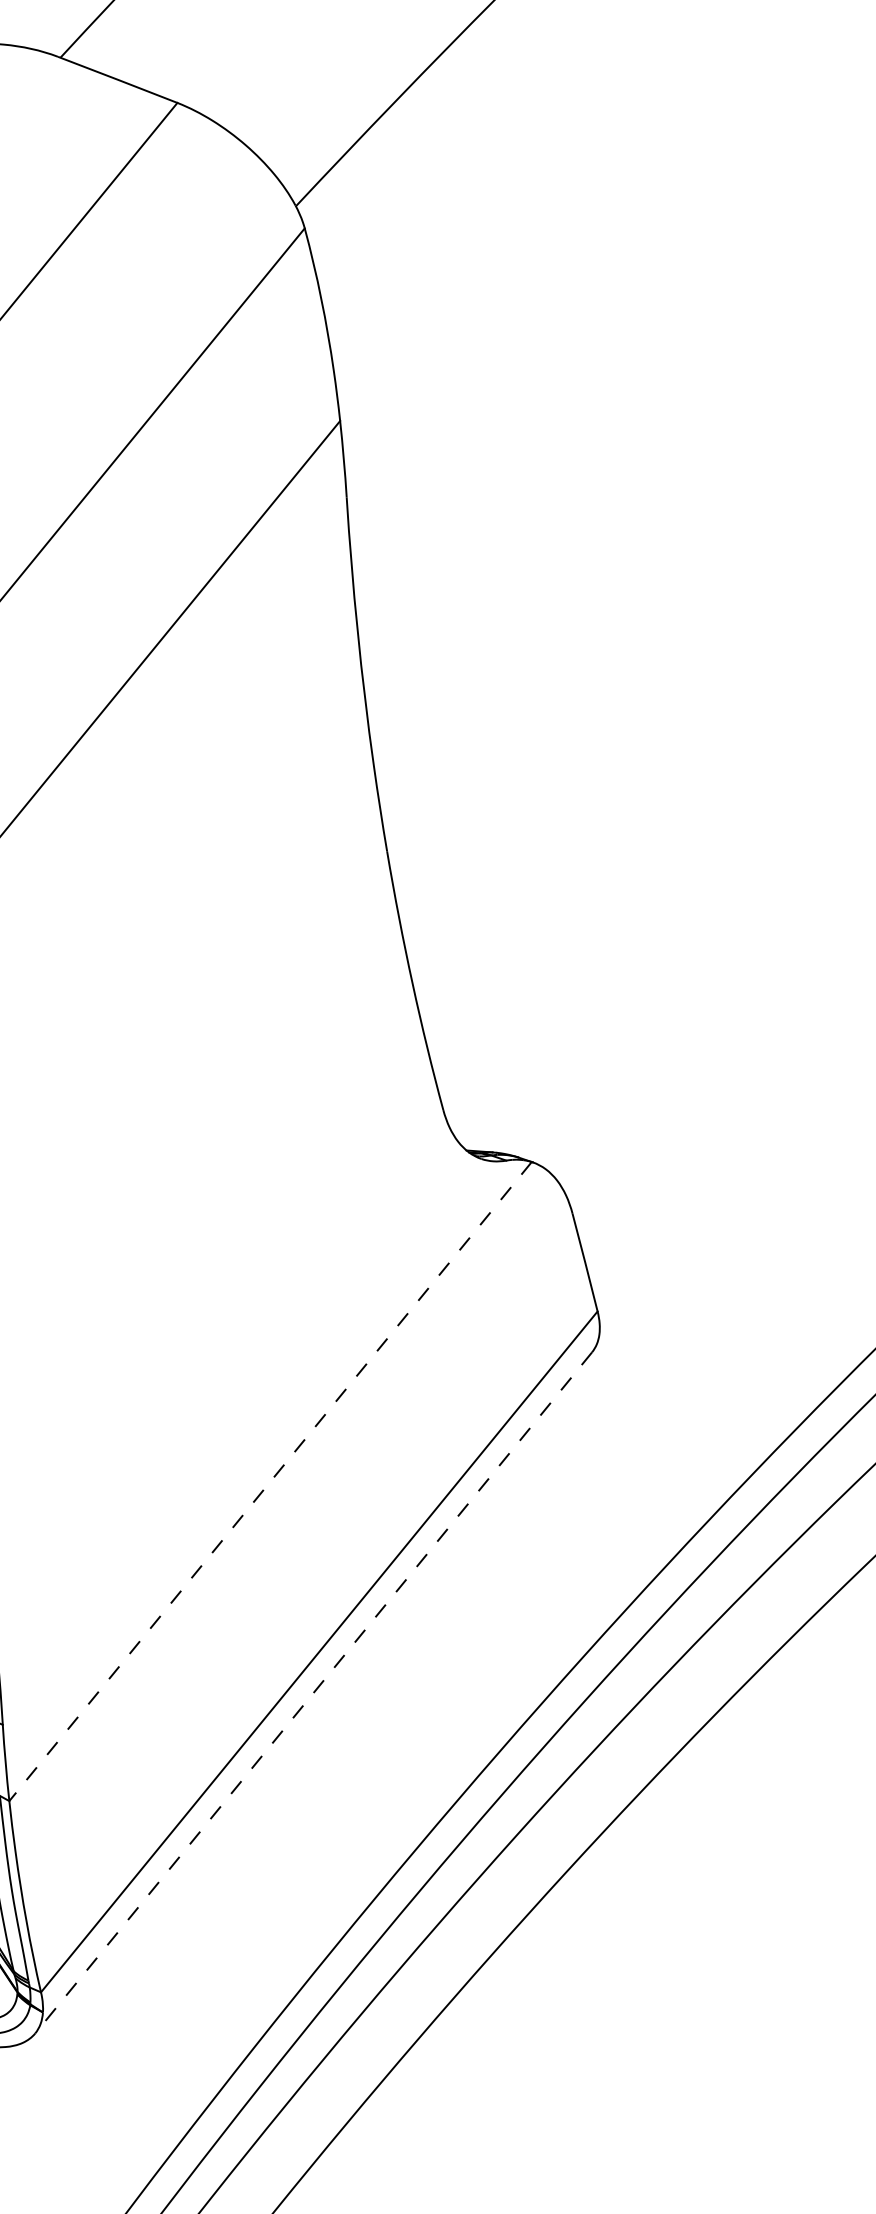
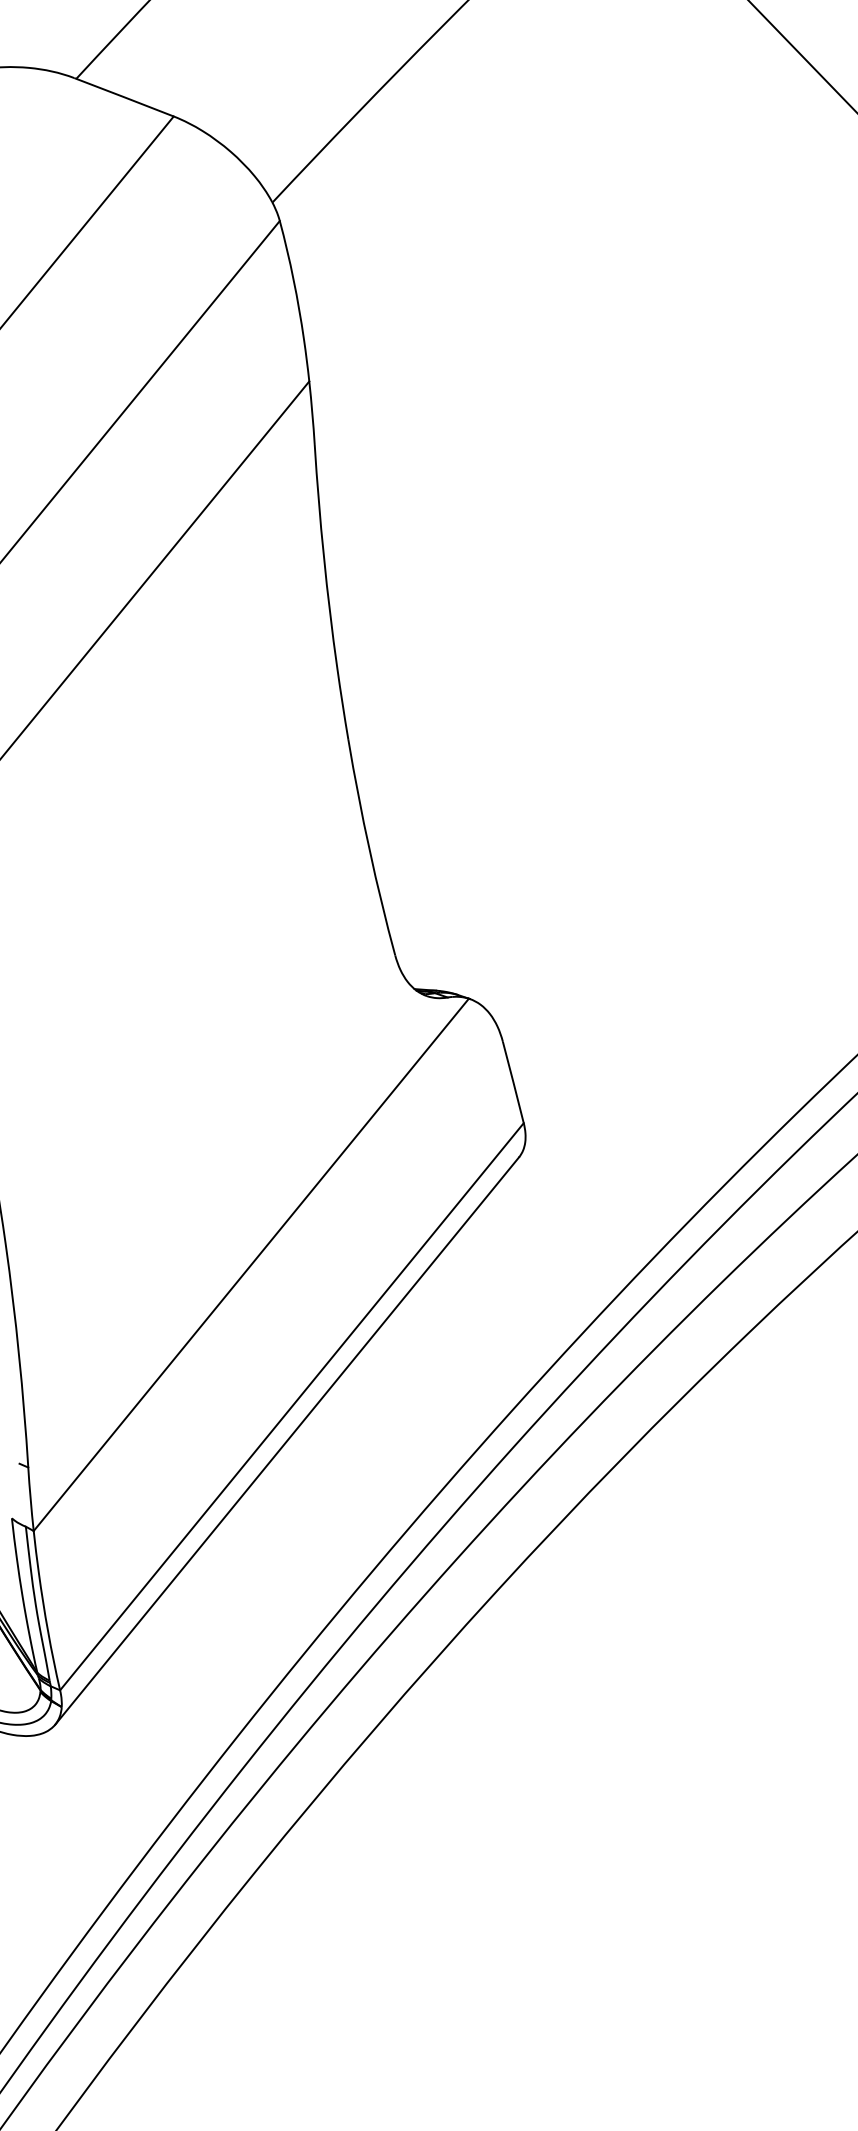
line: (270, 1481) -> (251, 1264), dashed -> solid
line: (312, 1693) -> (286, 1441), dashed -> solid

